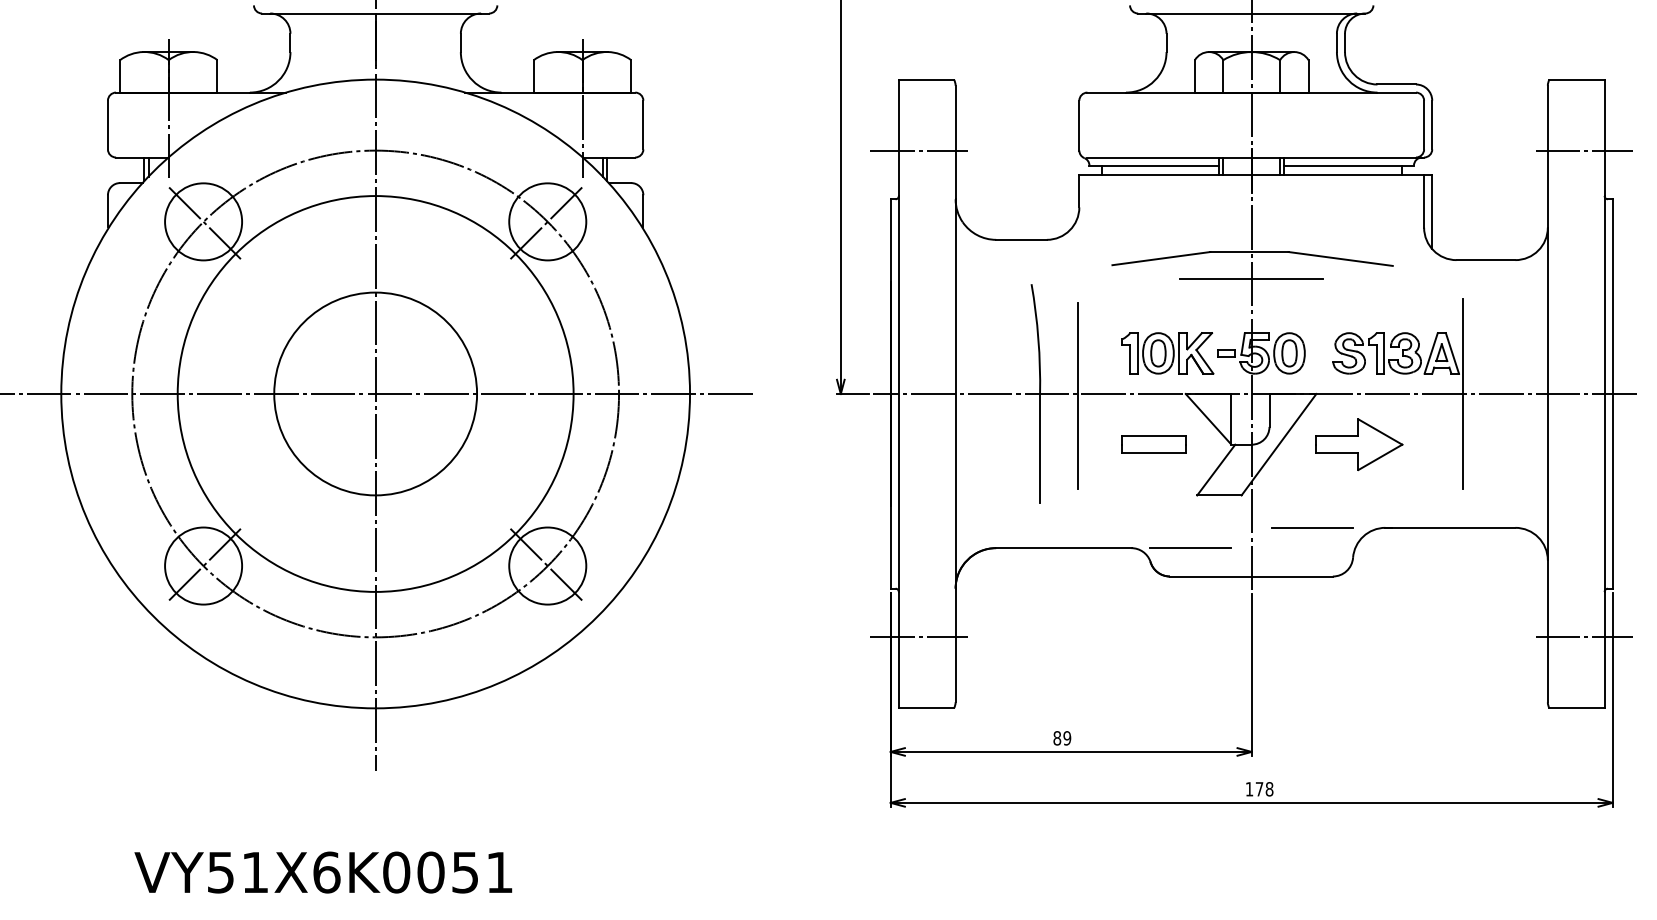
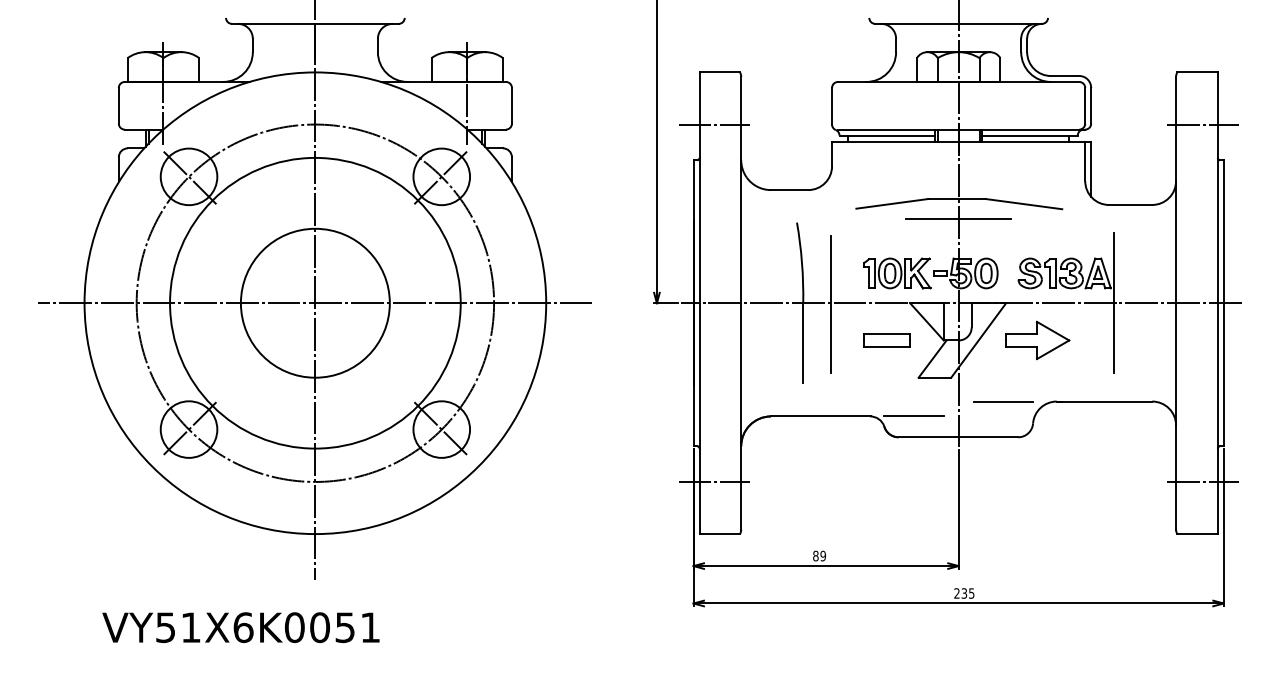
text: (1259, 789) -> (964, 593), 178 -> 235
text: (322, 872) -> (240, 627), moved

